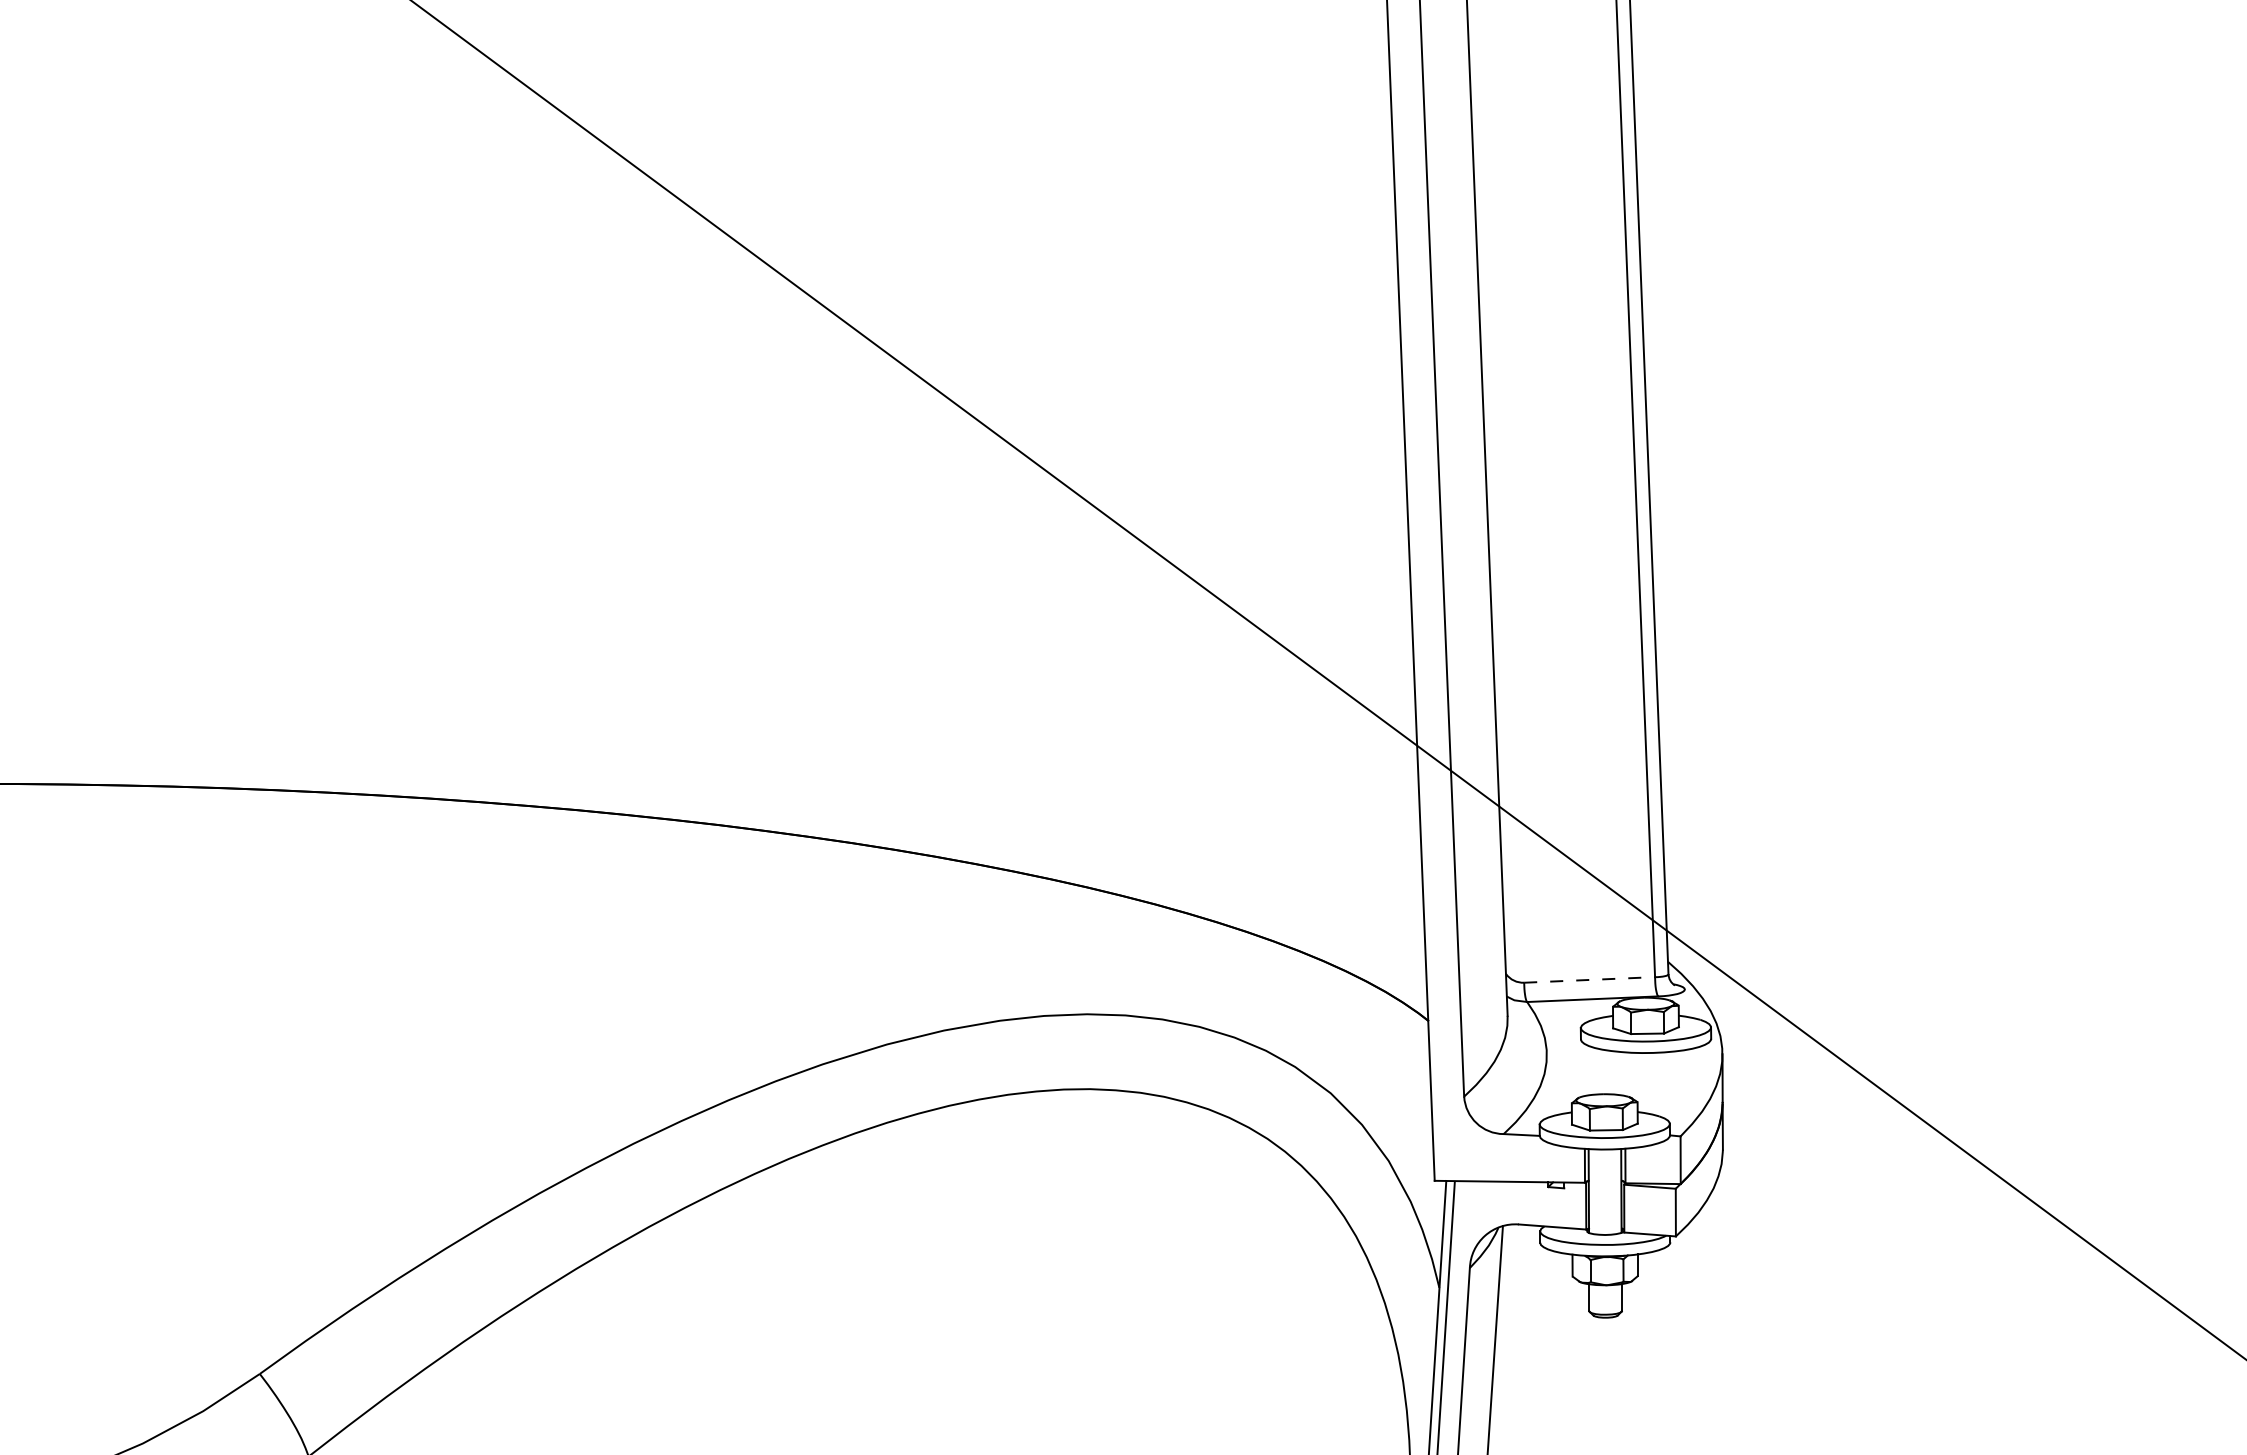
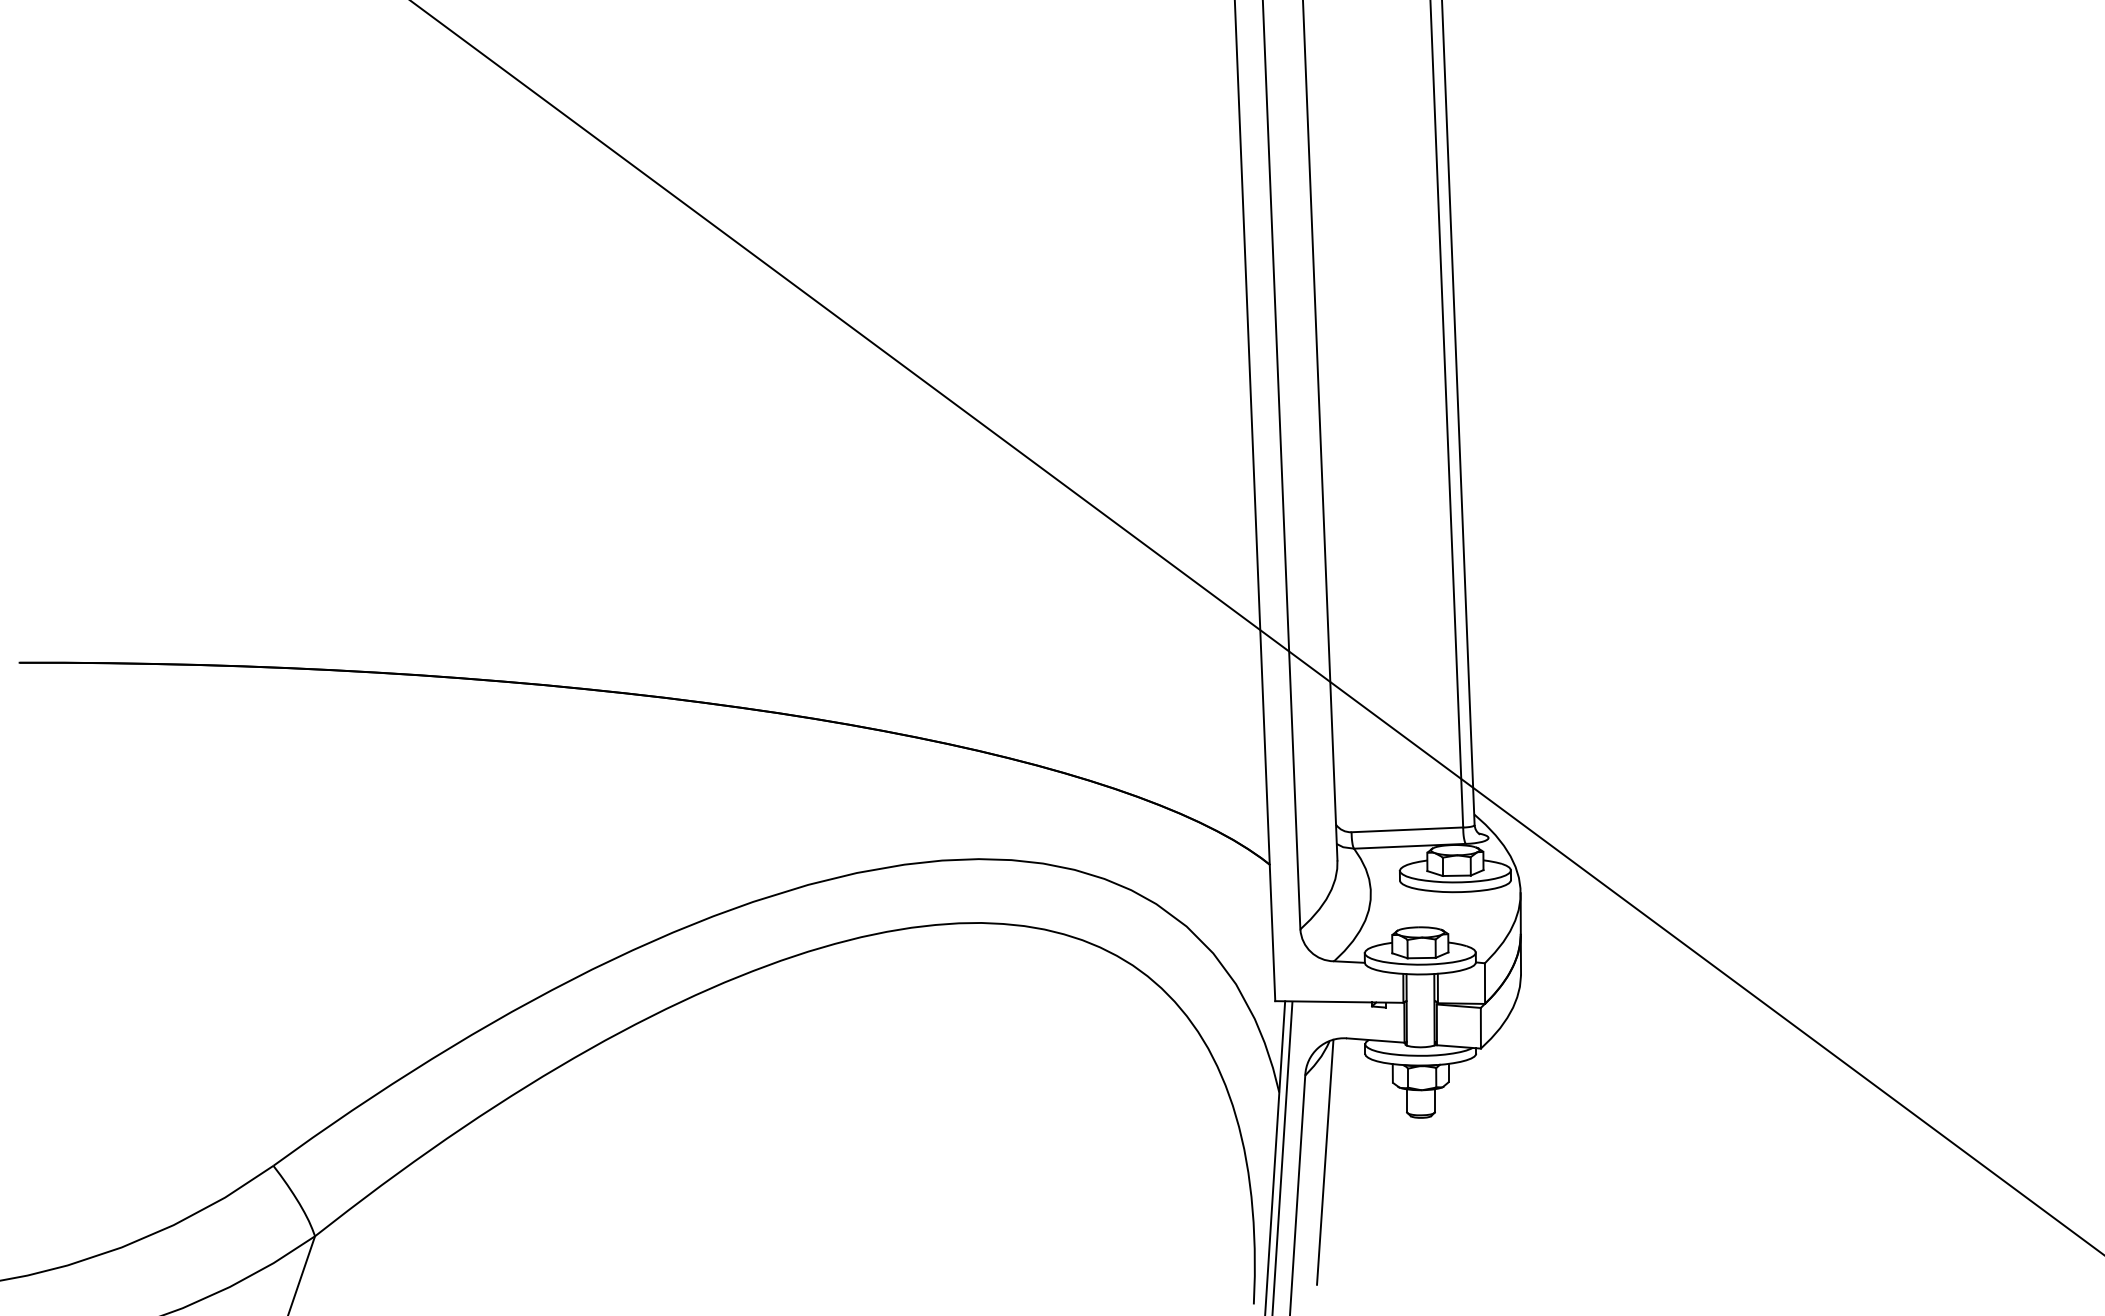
line: (1589, 979) -> (1407, 829), dashed -> solid

